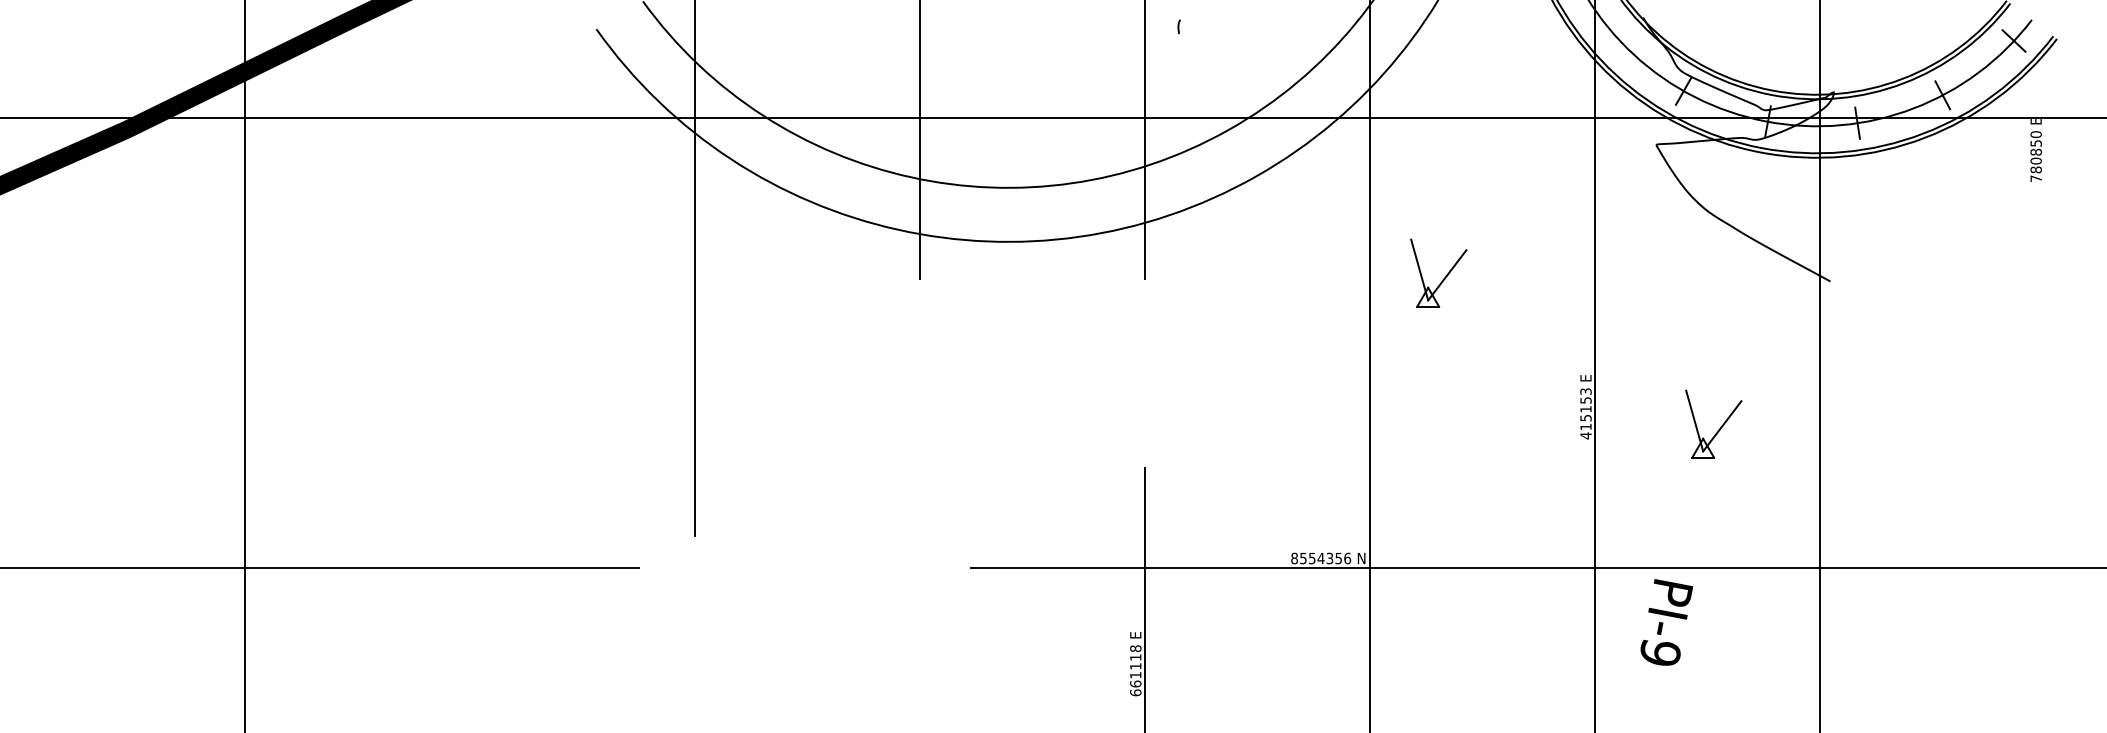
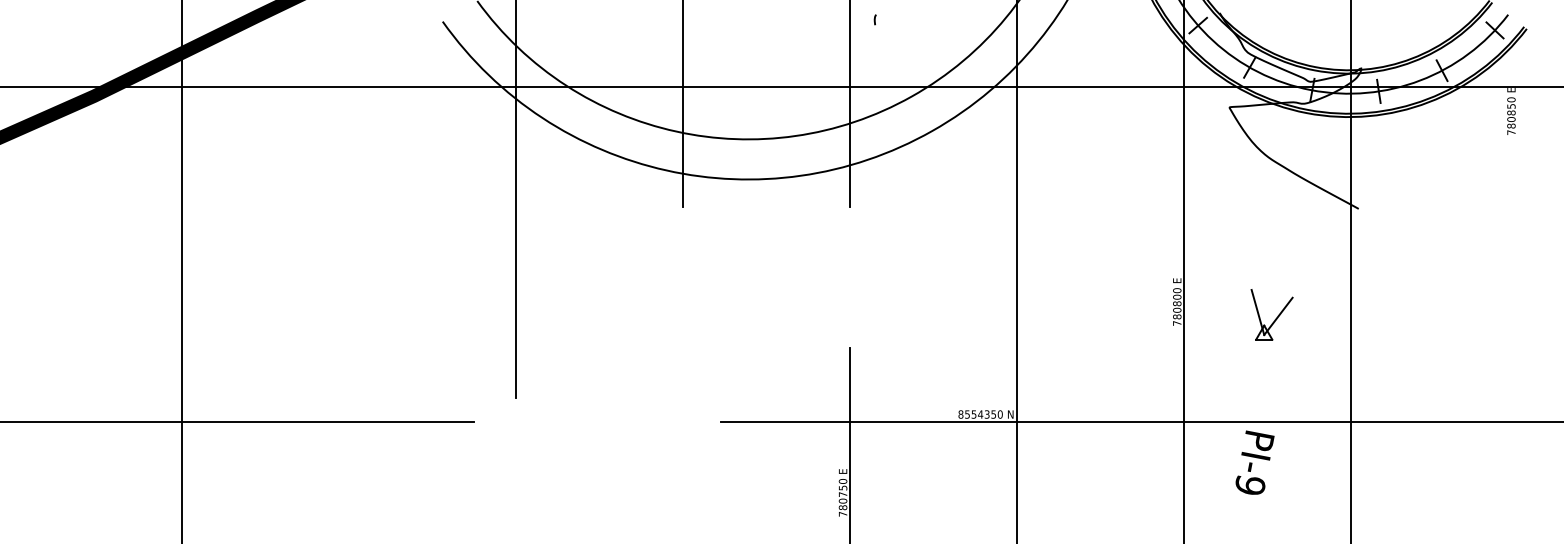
line: (1614, 34) -> (1198, 25), added
part: (1444, 277) -> (1072, 205), removed
text: (1585, 413) -> (1176, 306), 415153 -> 780800
text: (1347, 557) -> (1000, 413), 8554356 -> 8554350
text: (1666, 622) -> (1254, 462), moved
text: (1135, 670) -> (842, 497), 661118 -> 780750

